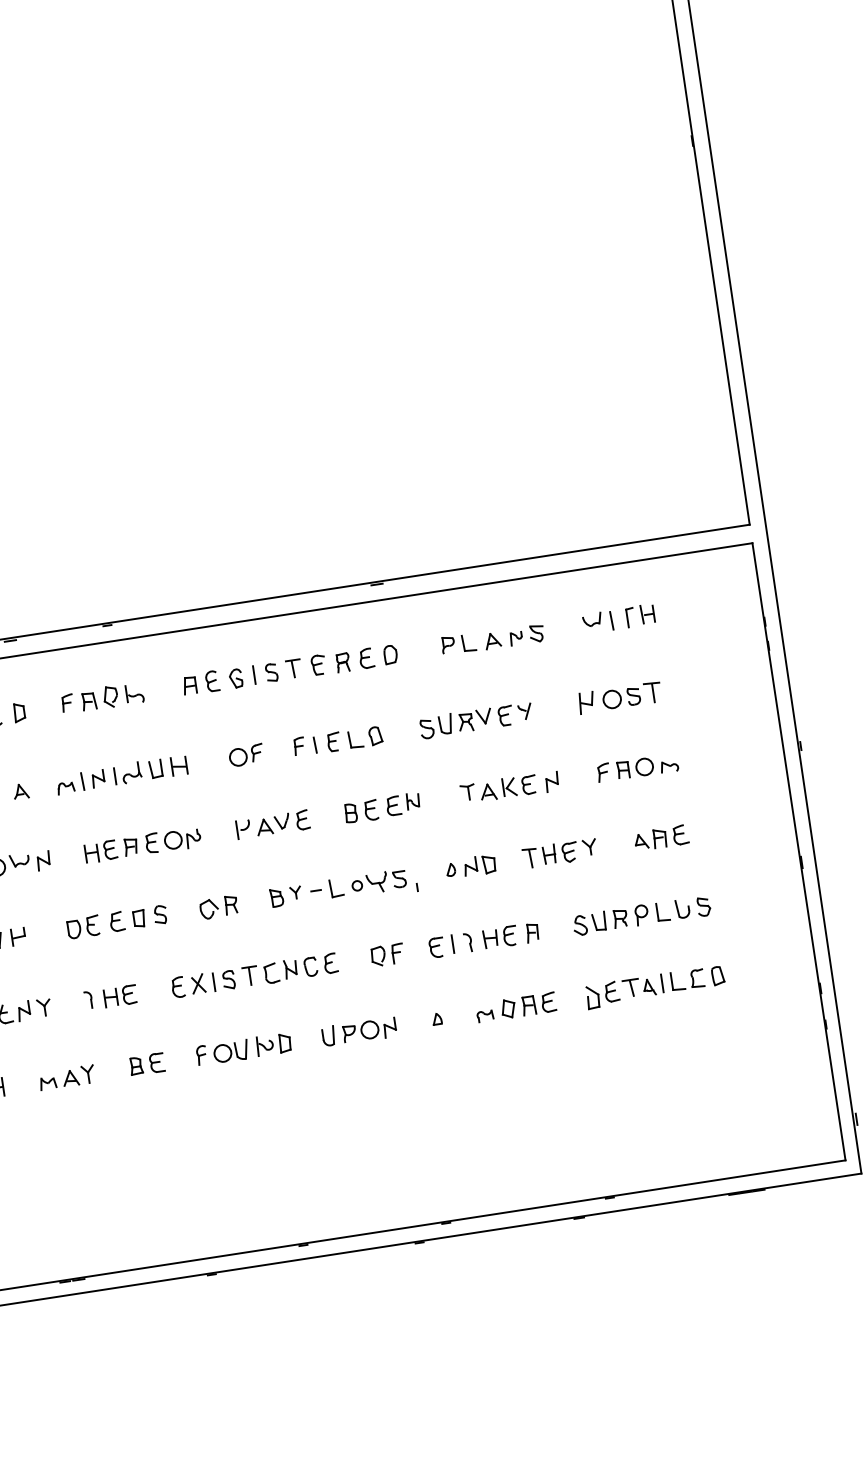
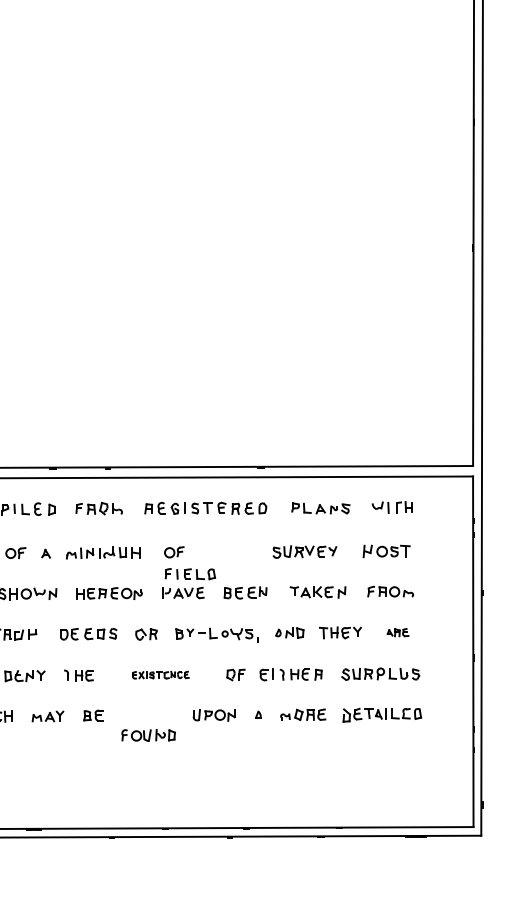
part: (338, 741) -> (190, 574), moved
part: (660, 837) -> (397, 632), size x0.7
part: (254, 974) -> (160, 674), size x0.6
part: (243, 1049) -> (148, 735), moved

